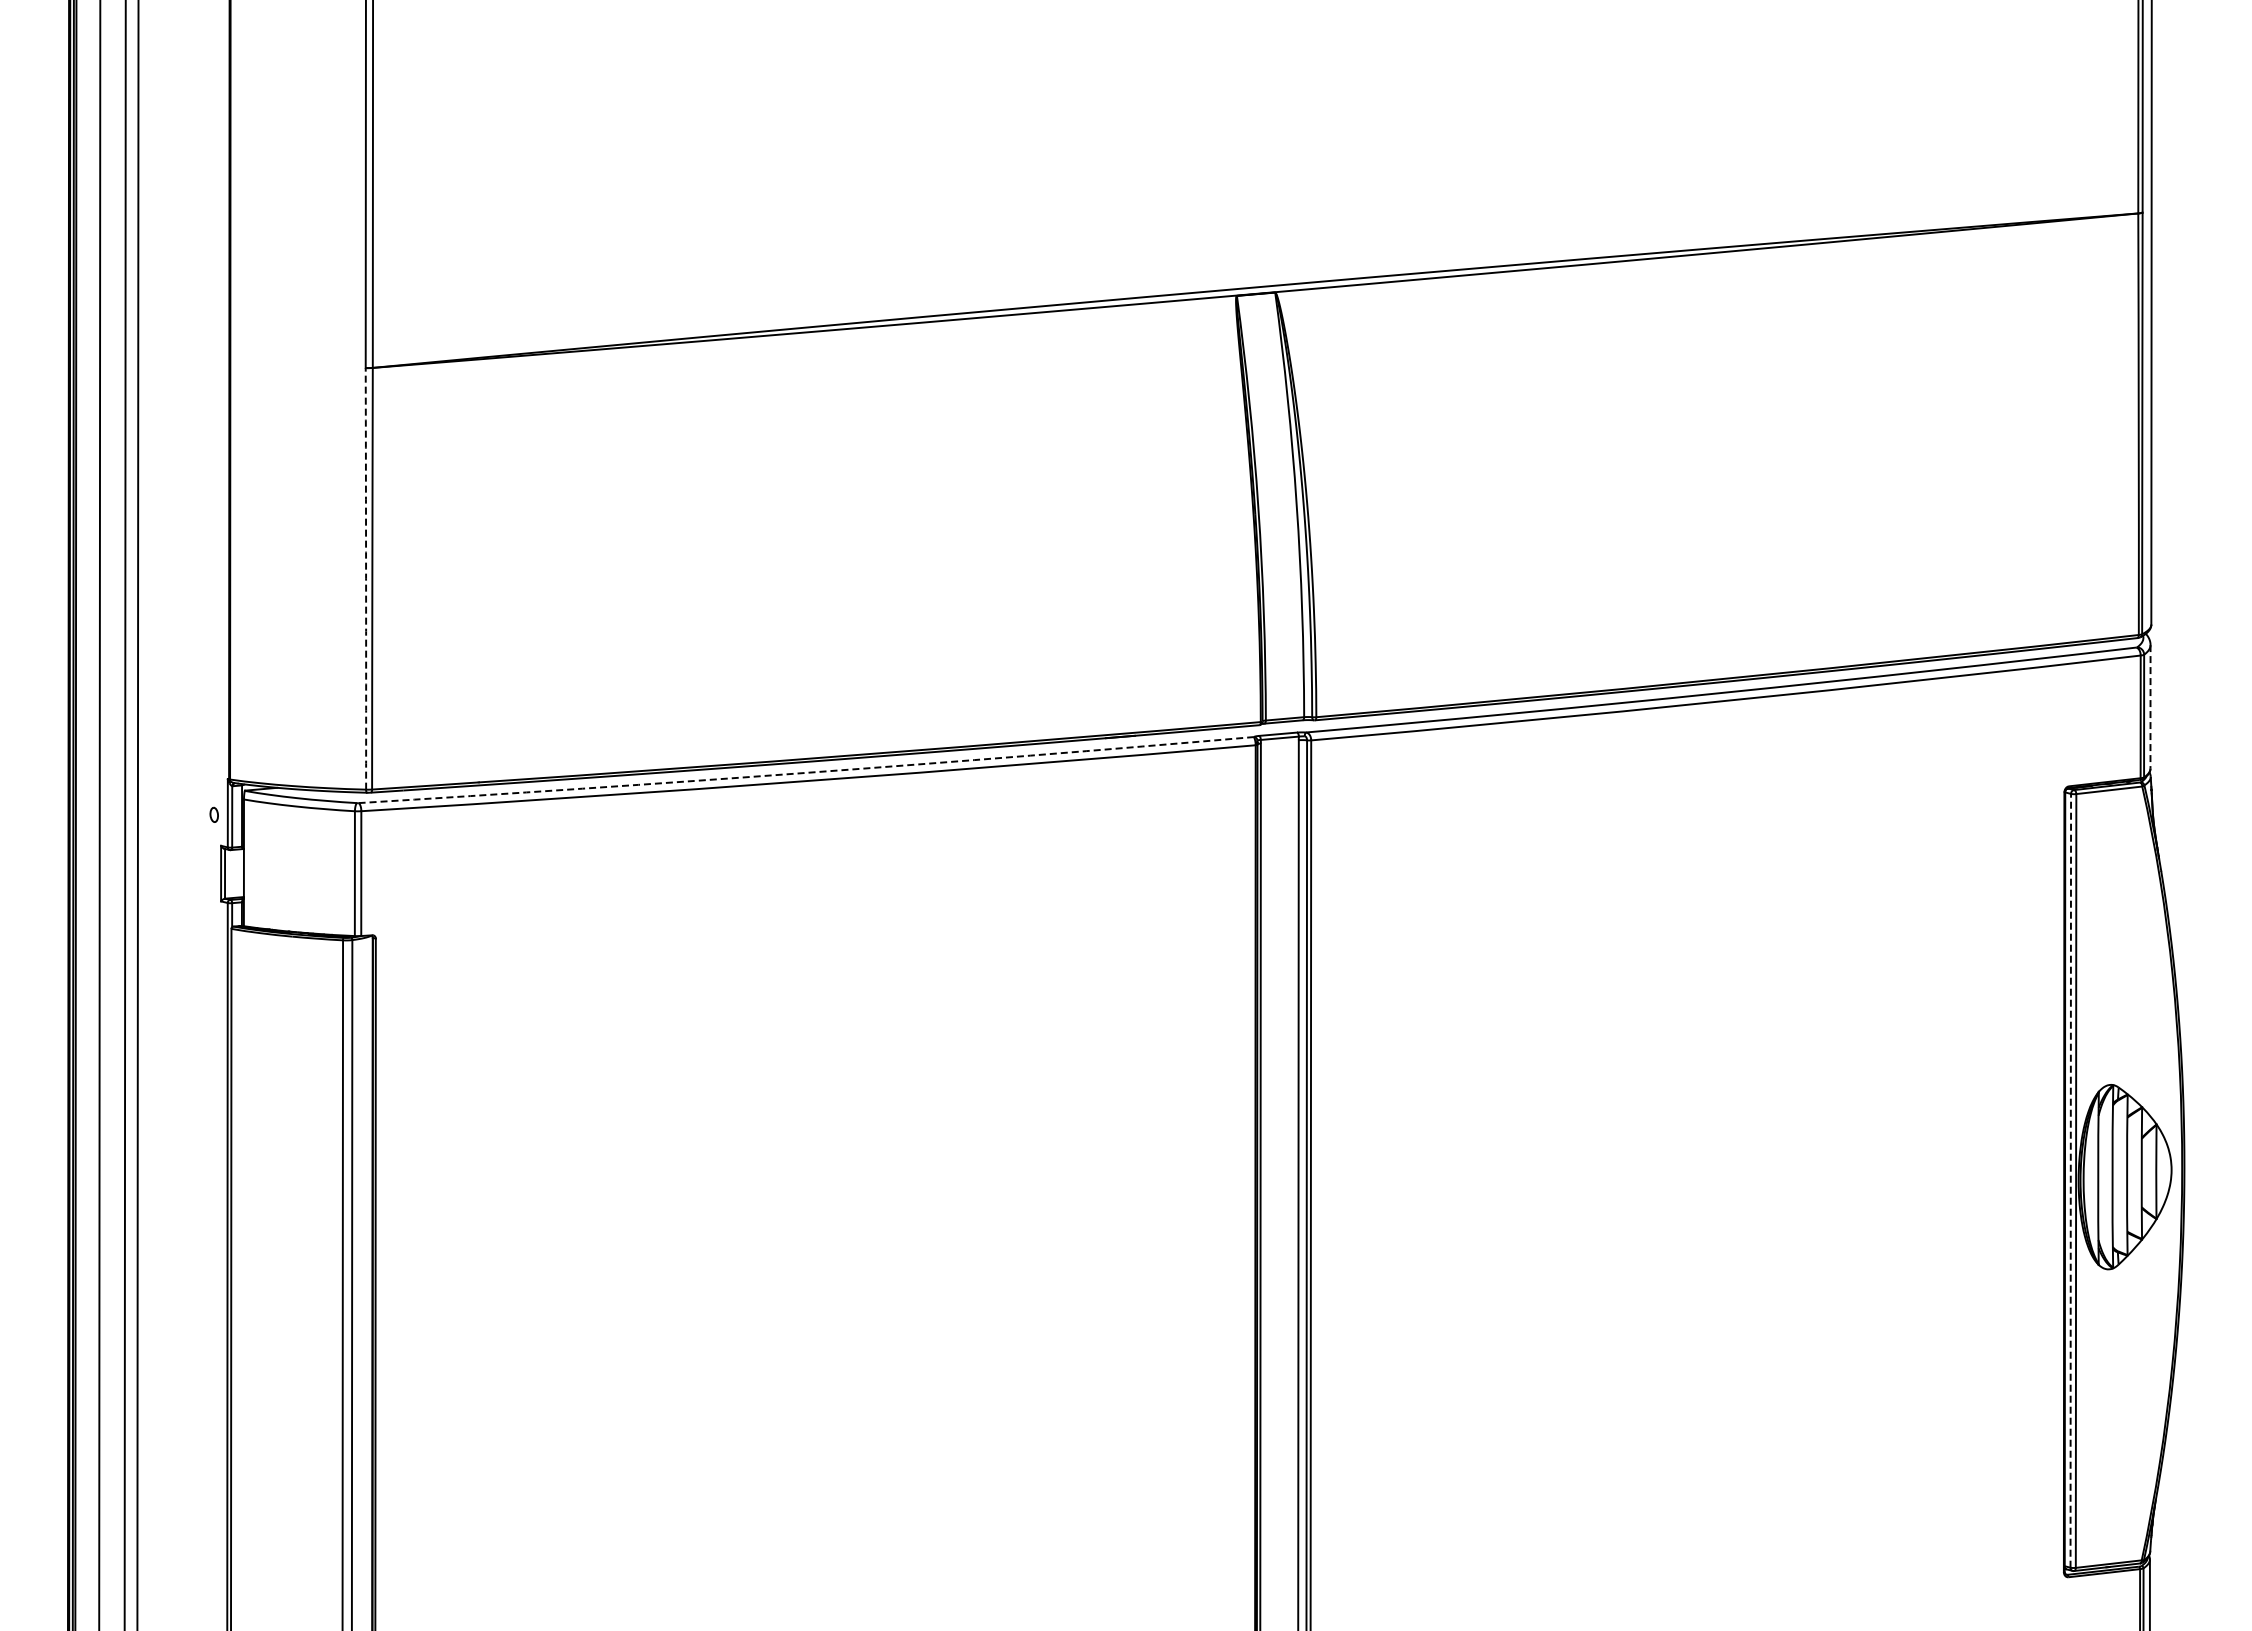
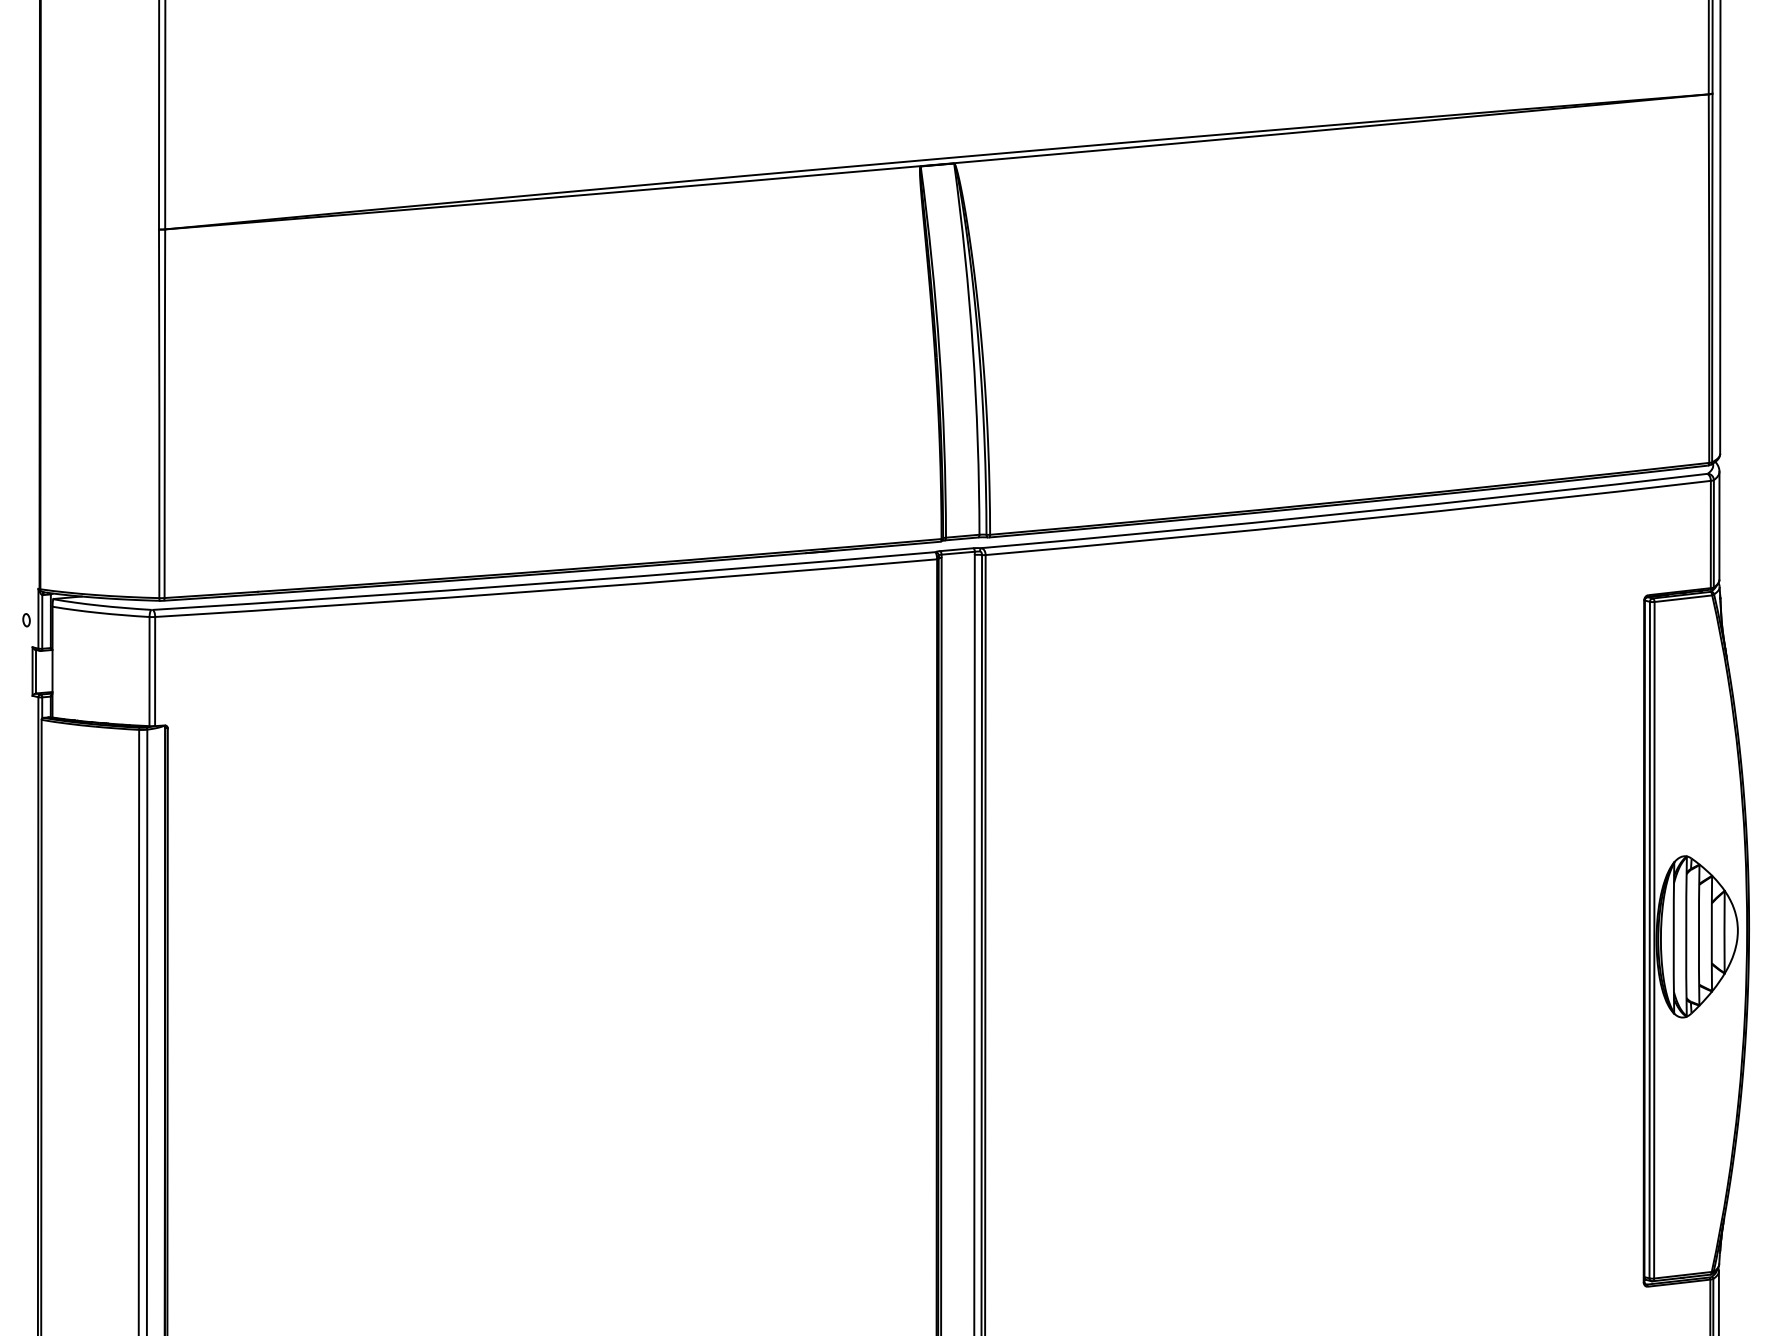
arc: (366, 578) -> (159, 413), dashed -> solid
line: (2150, 706) -> (1719, 525), dashed -> solid
arc: (806, 772) -> (544, 583), dashed -> solid
line: (2070, 1180) -> (1649, 939), dashed -> solid

